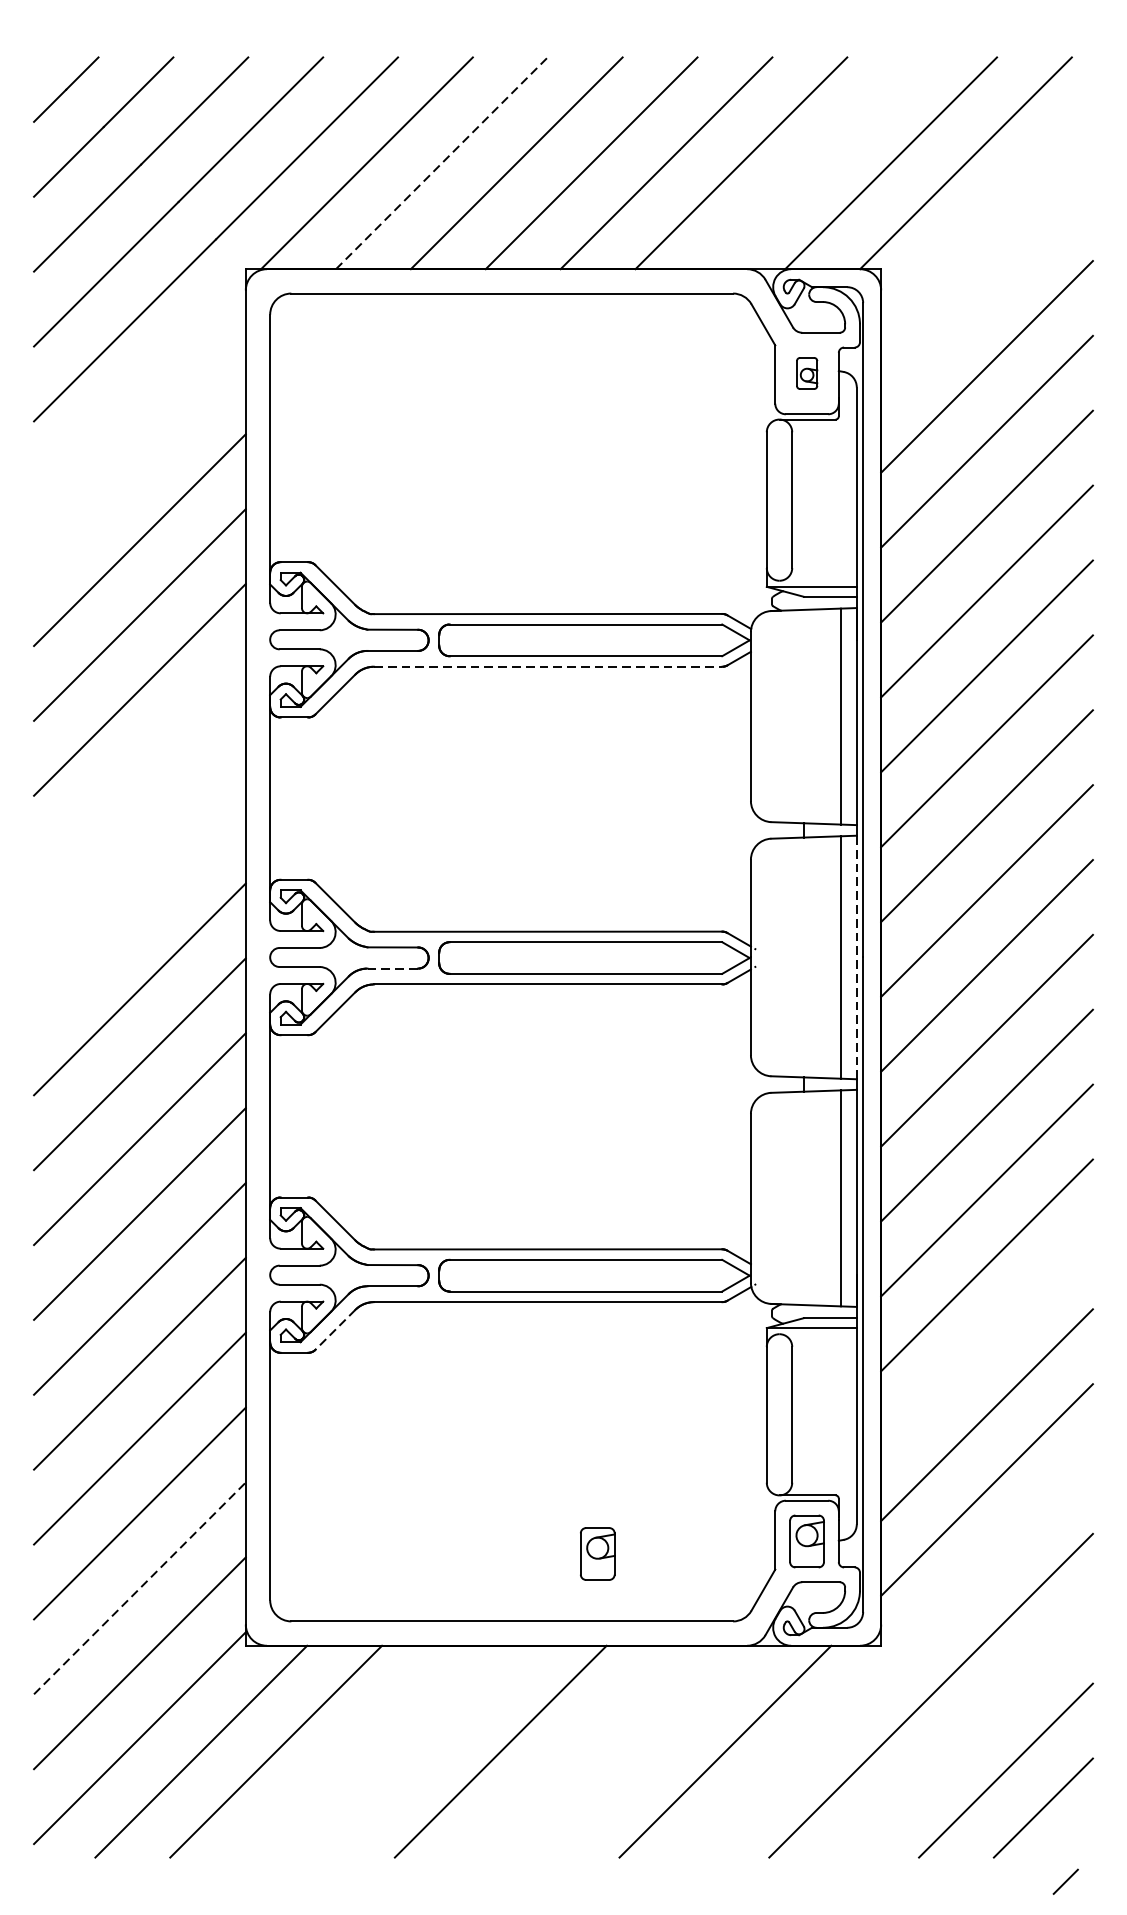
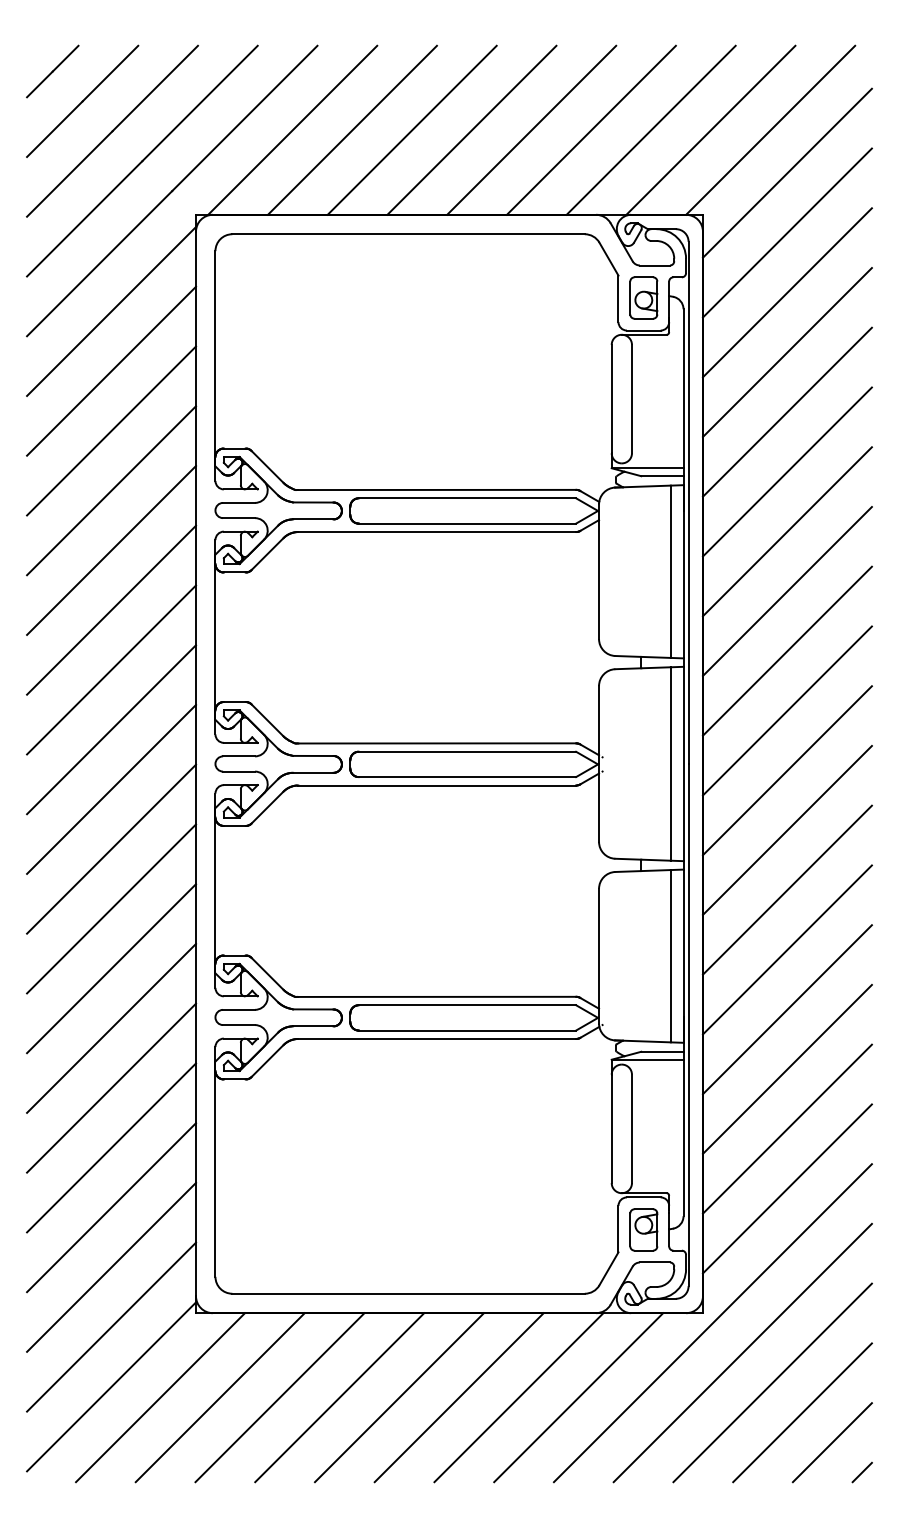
line: (441, 162) -> (352, 129), dashed -> solid
line: (815, 162) -> (650, 129), added
line: (985, 216) -> (786, 172), added
line: (985, 291) -> (786, 232), added
part: (806, 372) -> (643, 297), size x1.67
line: (139, 390) -> (111, 311), added
line: (139, 464) -> (111, 370), added
line: (548, 667) -> (437, 532), dashed -> solid
line: (139, 763) -> (111, 609), added
line: (139, 839) -> (111, 669), added
line: (139, 914) -> (111, 729), added
line: (856, 956) -> (683, 763), dashed -> solid
line: (393, 968) -> (313, 772), dashed -> solid
line: (335, 1330) -> (267, 1061), dashed -> solid
line: (985, 1339) -> (786, 1068), added
part: (597, 1553) -> (476, 1239), removed
line: (139, 1588) -> (111, 1267), dashed -> solid
line: (893, 1658) -> (712, 1323), added
line: (968, 1732) -> (772, 1382), added
line: (350, 1751) -> (279, 1397), added
line: (425, 1751) -> (339, 1397), added
line: (574, 1751) -> (458, 1397), added
line: (649, 1751) -> (518, 1397), added
line: (1064, 1881) -> (861, 1472), moved

